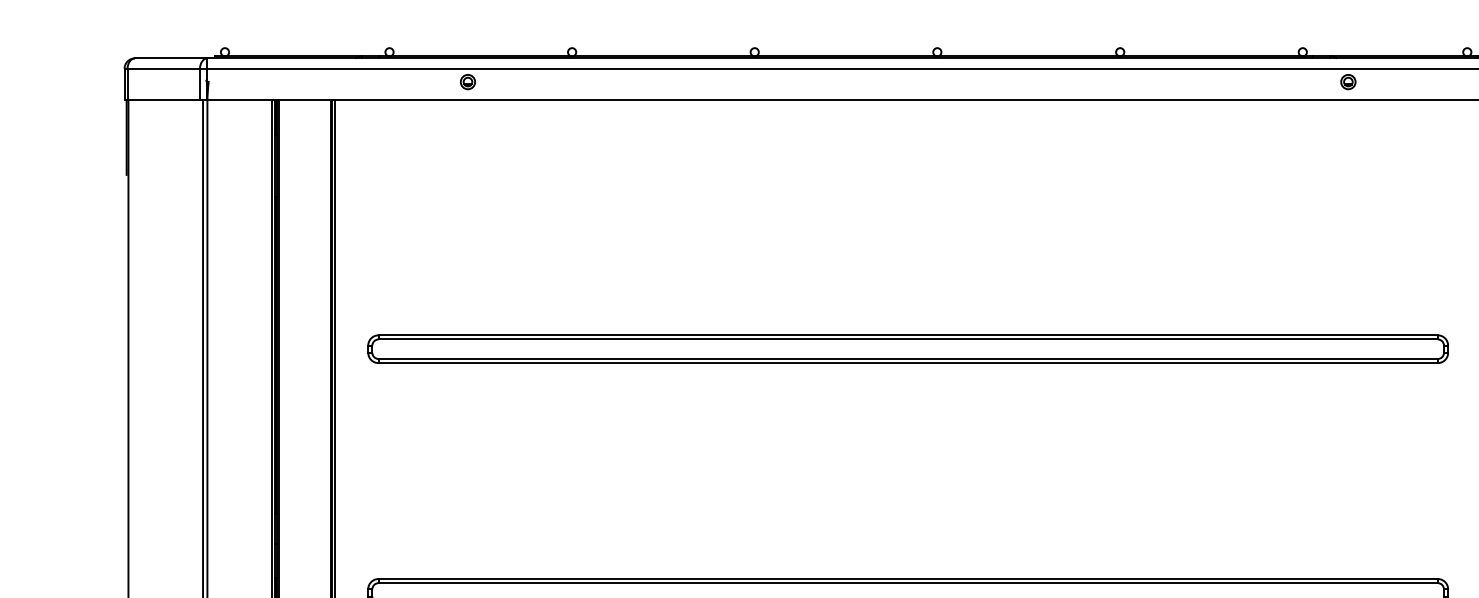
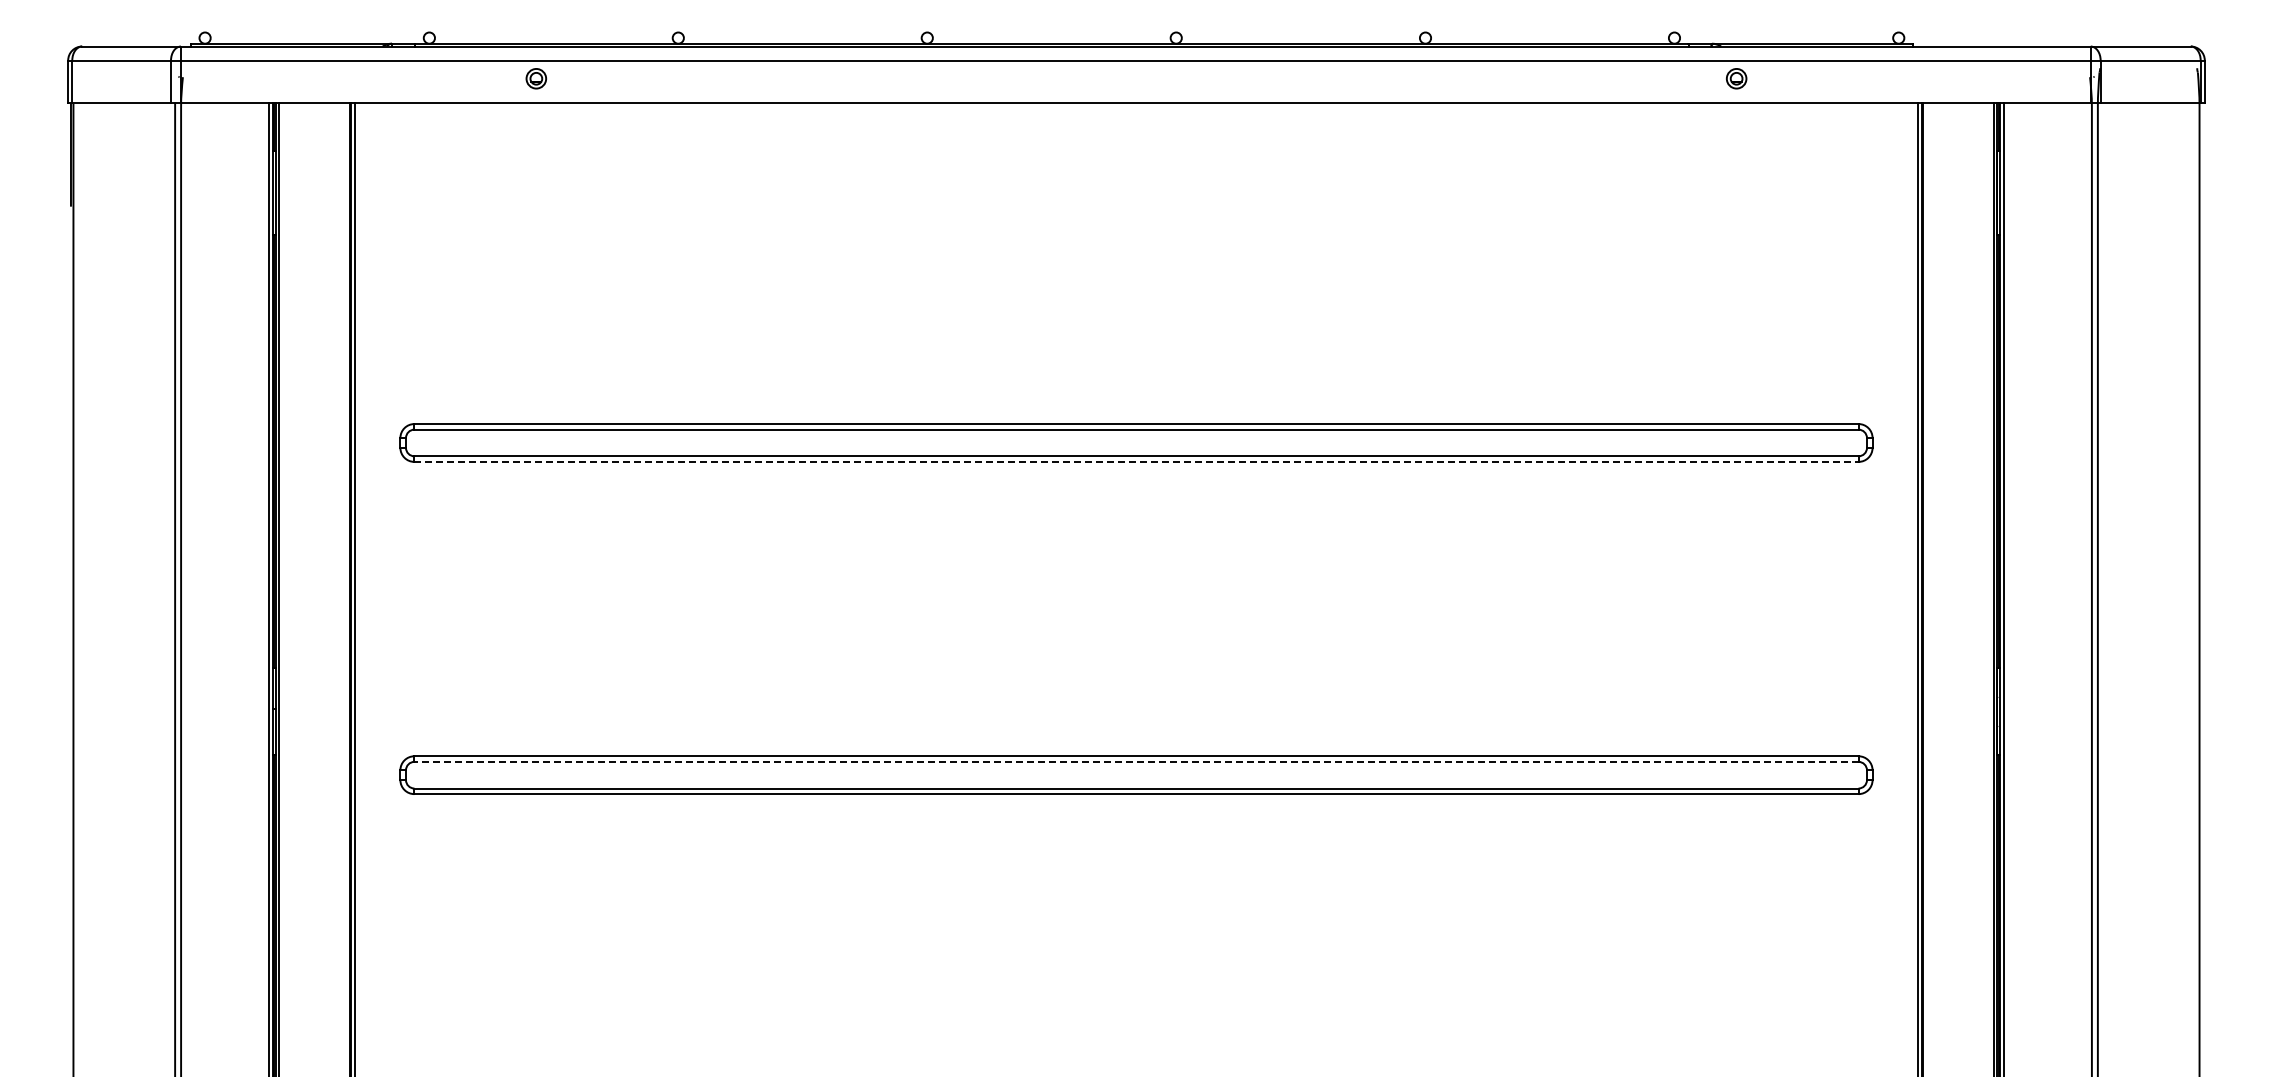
line: (908, 362) -> (1136, 461), solid -> dashed
line: (908, 582) -> (1136, 761), solid -> dashed

